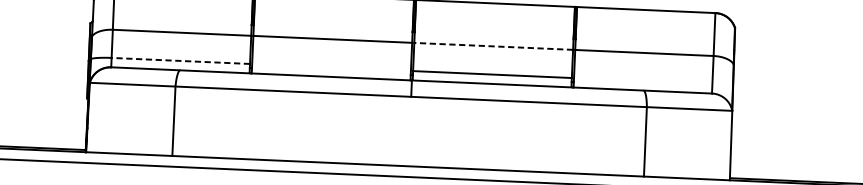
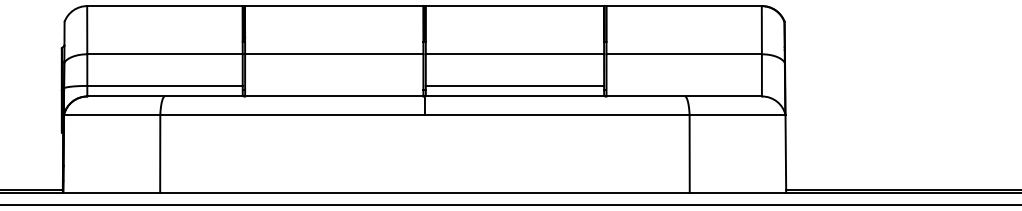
line: (493, 46) -> (514, 54), dashed -> solid
line: (181, 60) -> (165, 85), dashed -> solid

